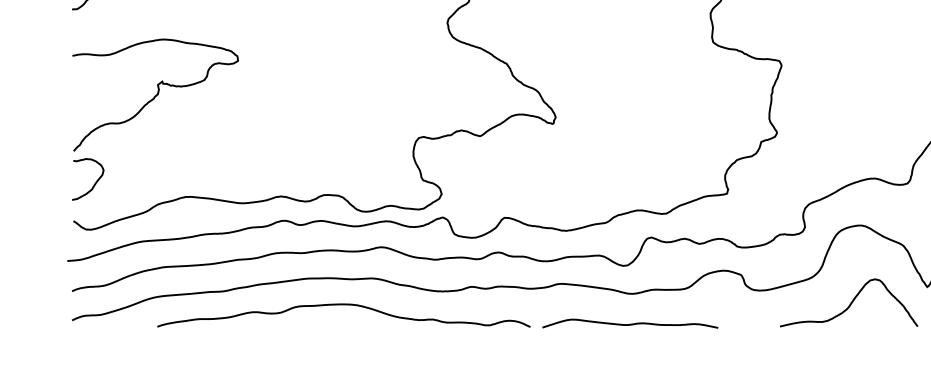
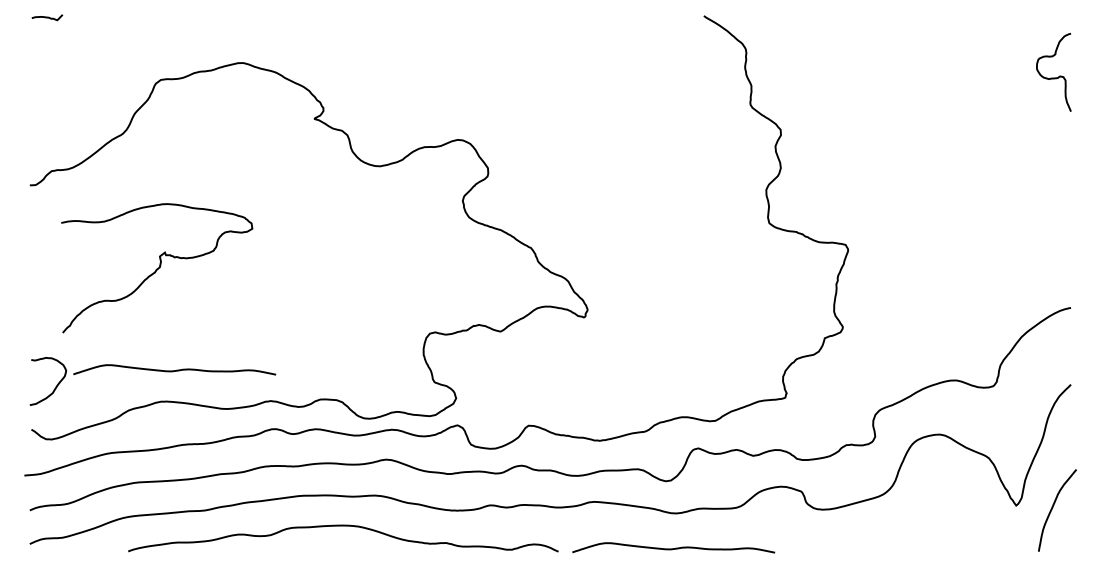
curve: (155, 95) -> (157, 268), moved
curve: (197, 169) -> (174, 370), added
curve: (850, 303) -> (927, 524), removed

